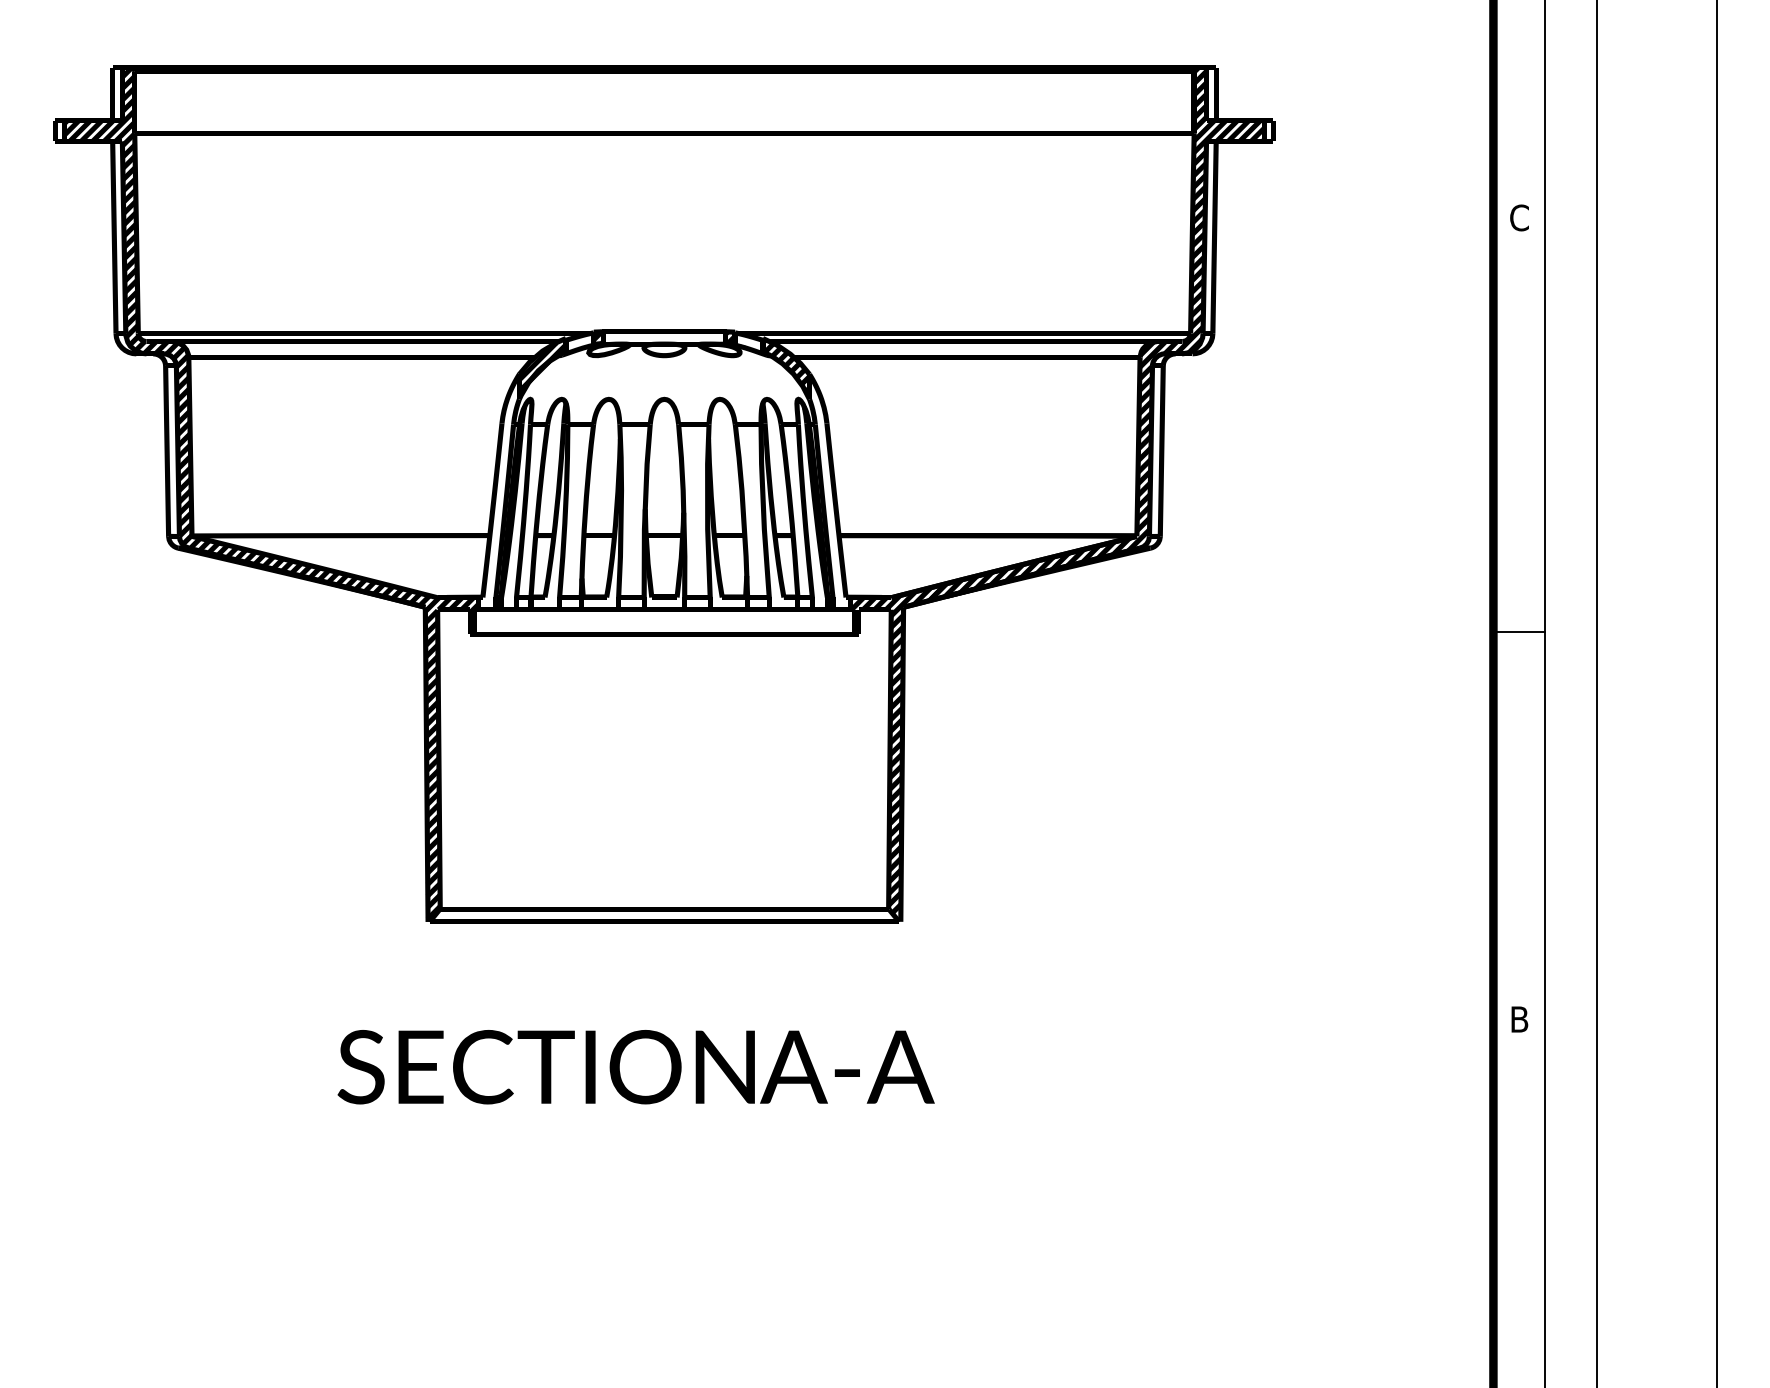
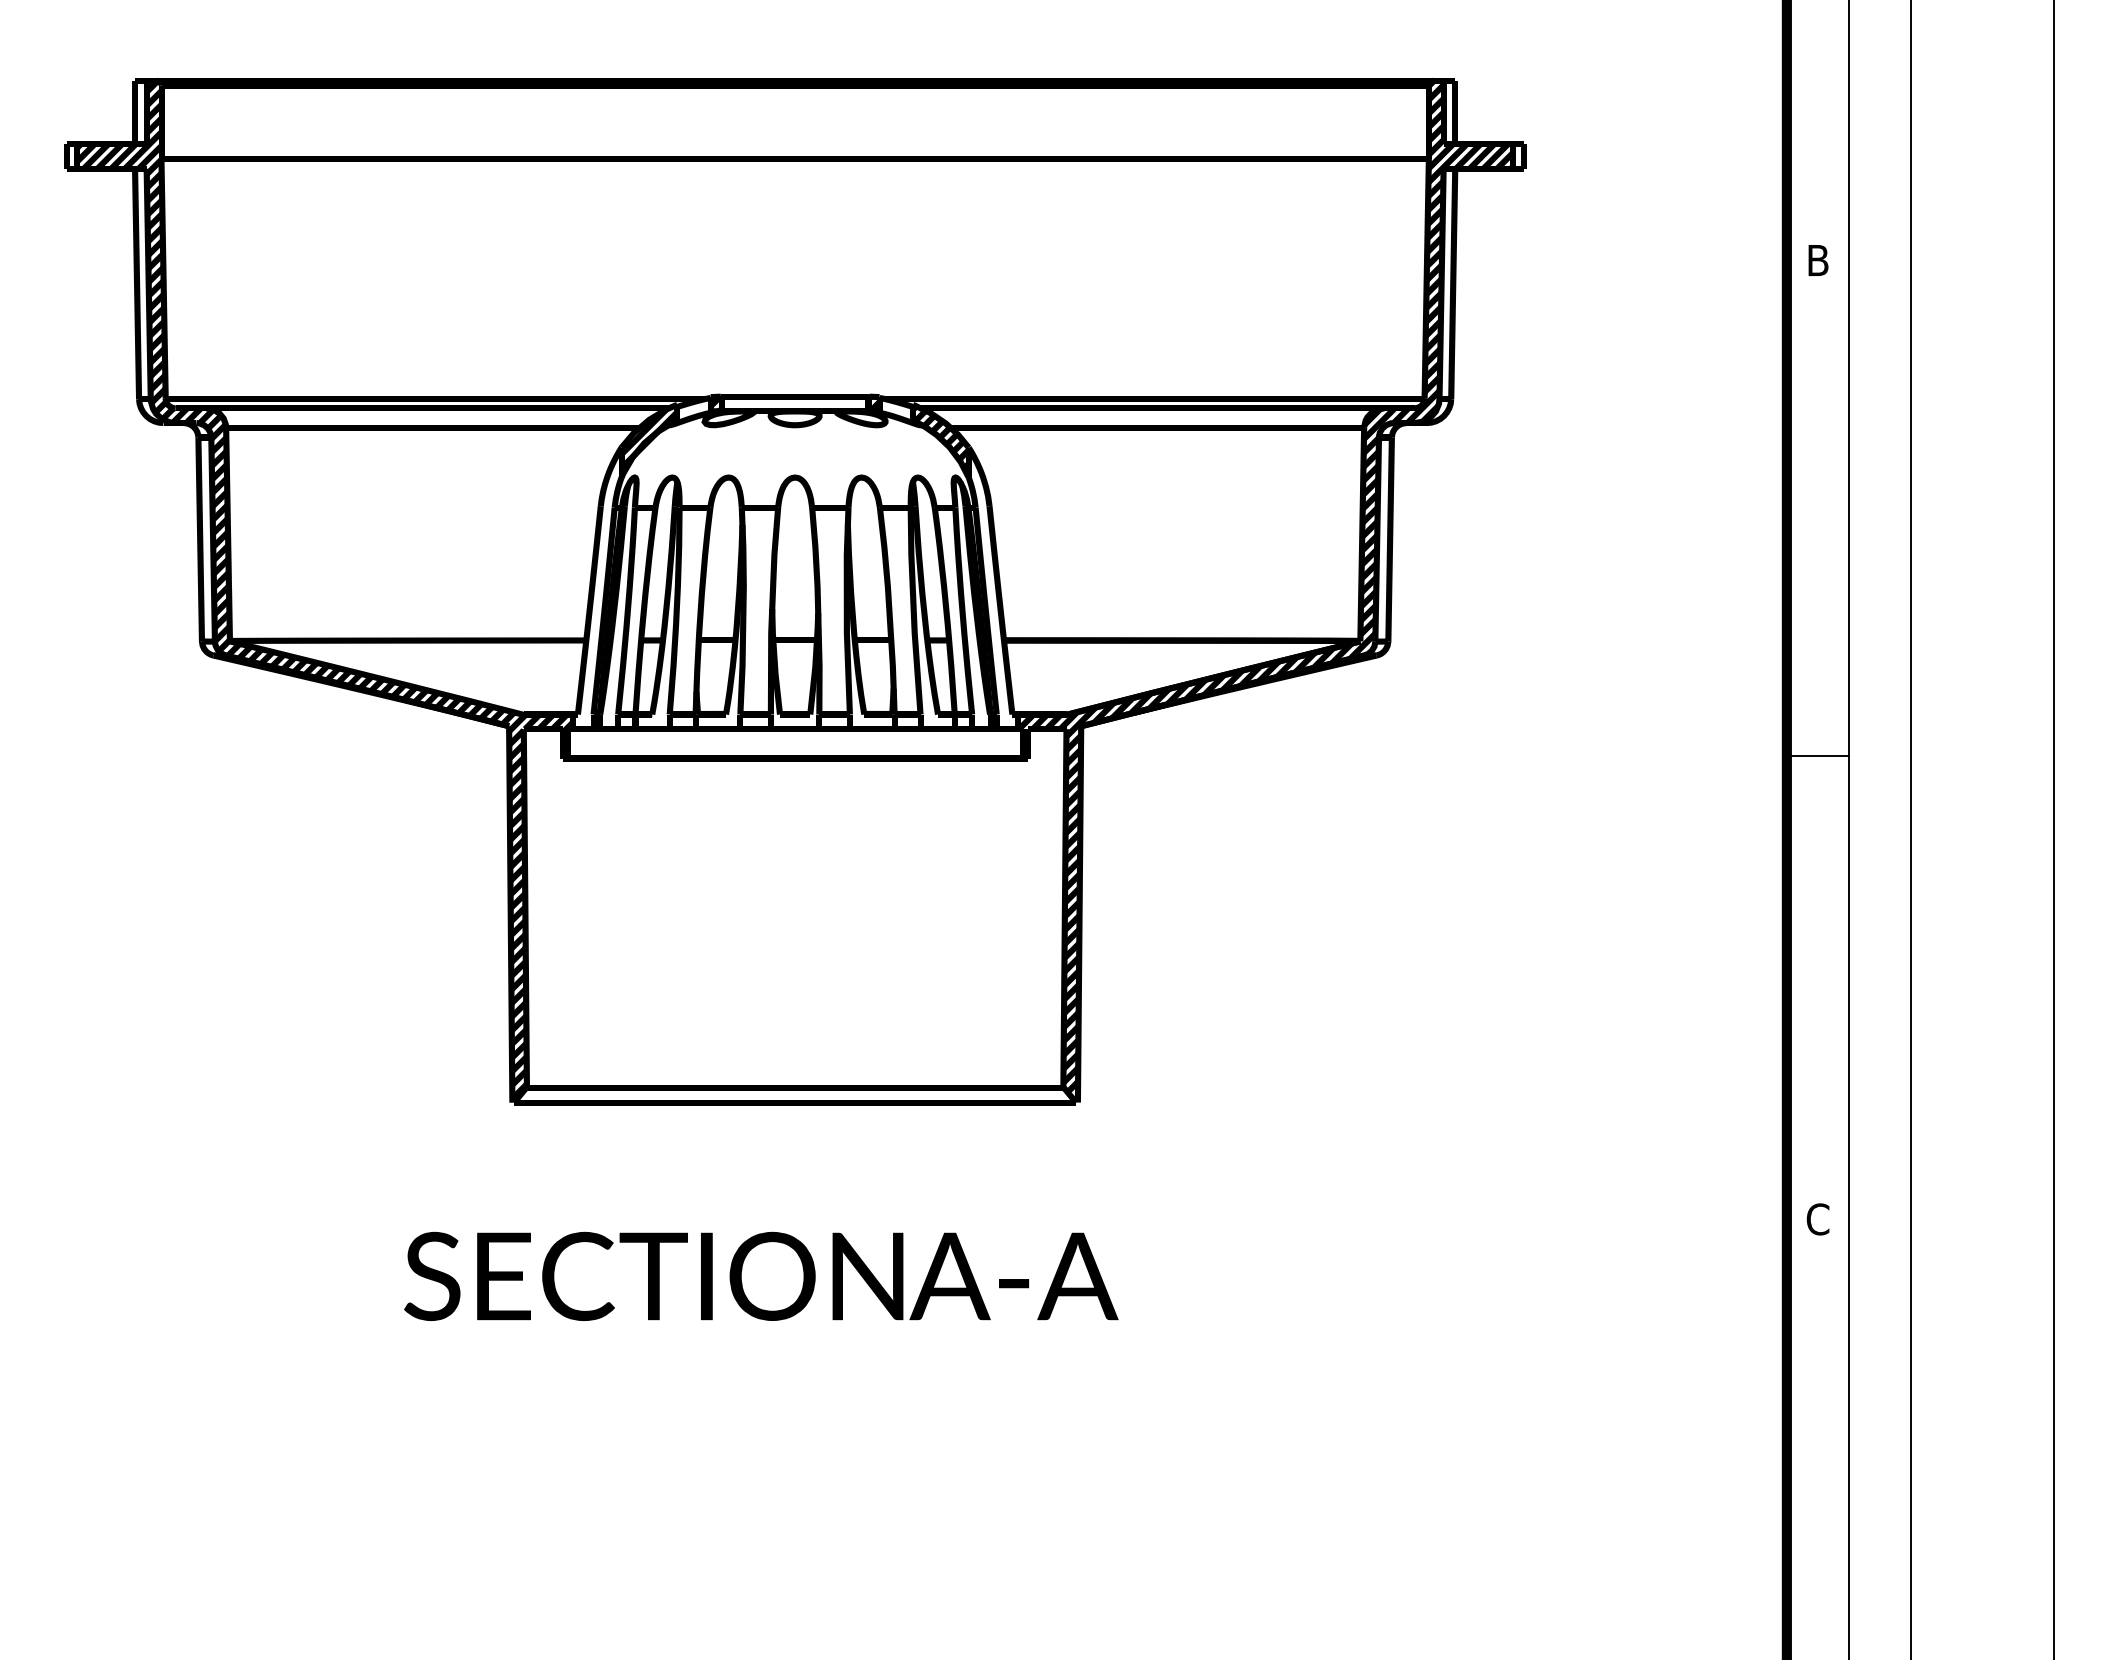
text: (1519, 217) -> (1817, 260), C -> B
text: (1519, 1019) -> (1817, 1219), B -> C

